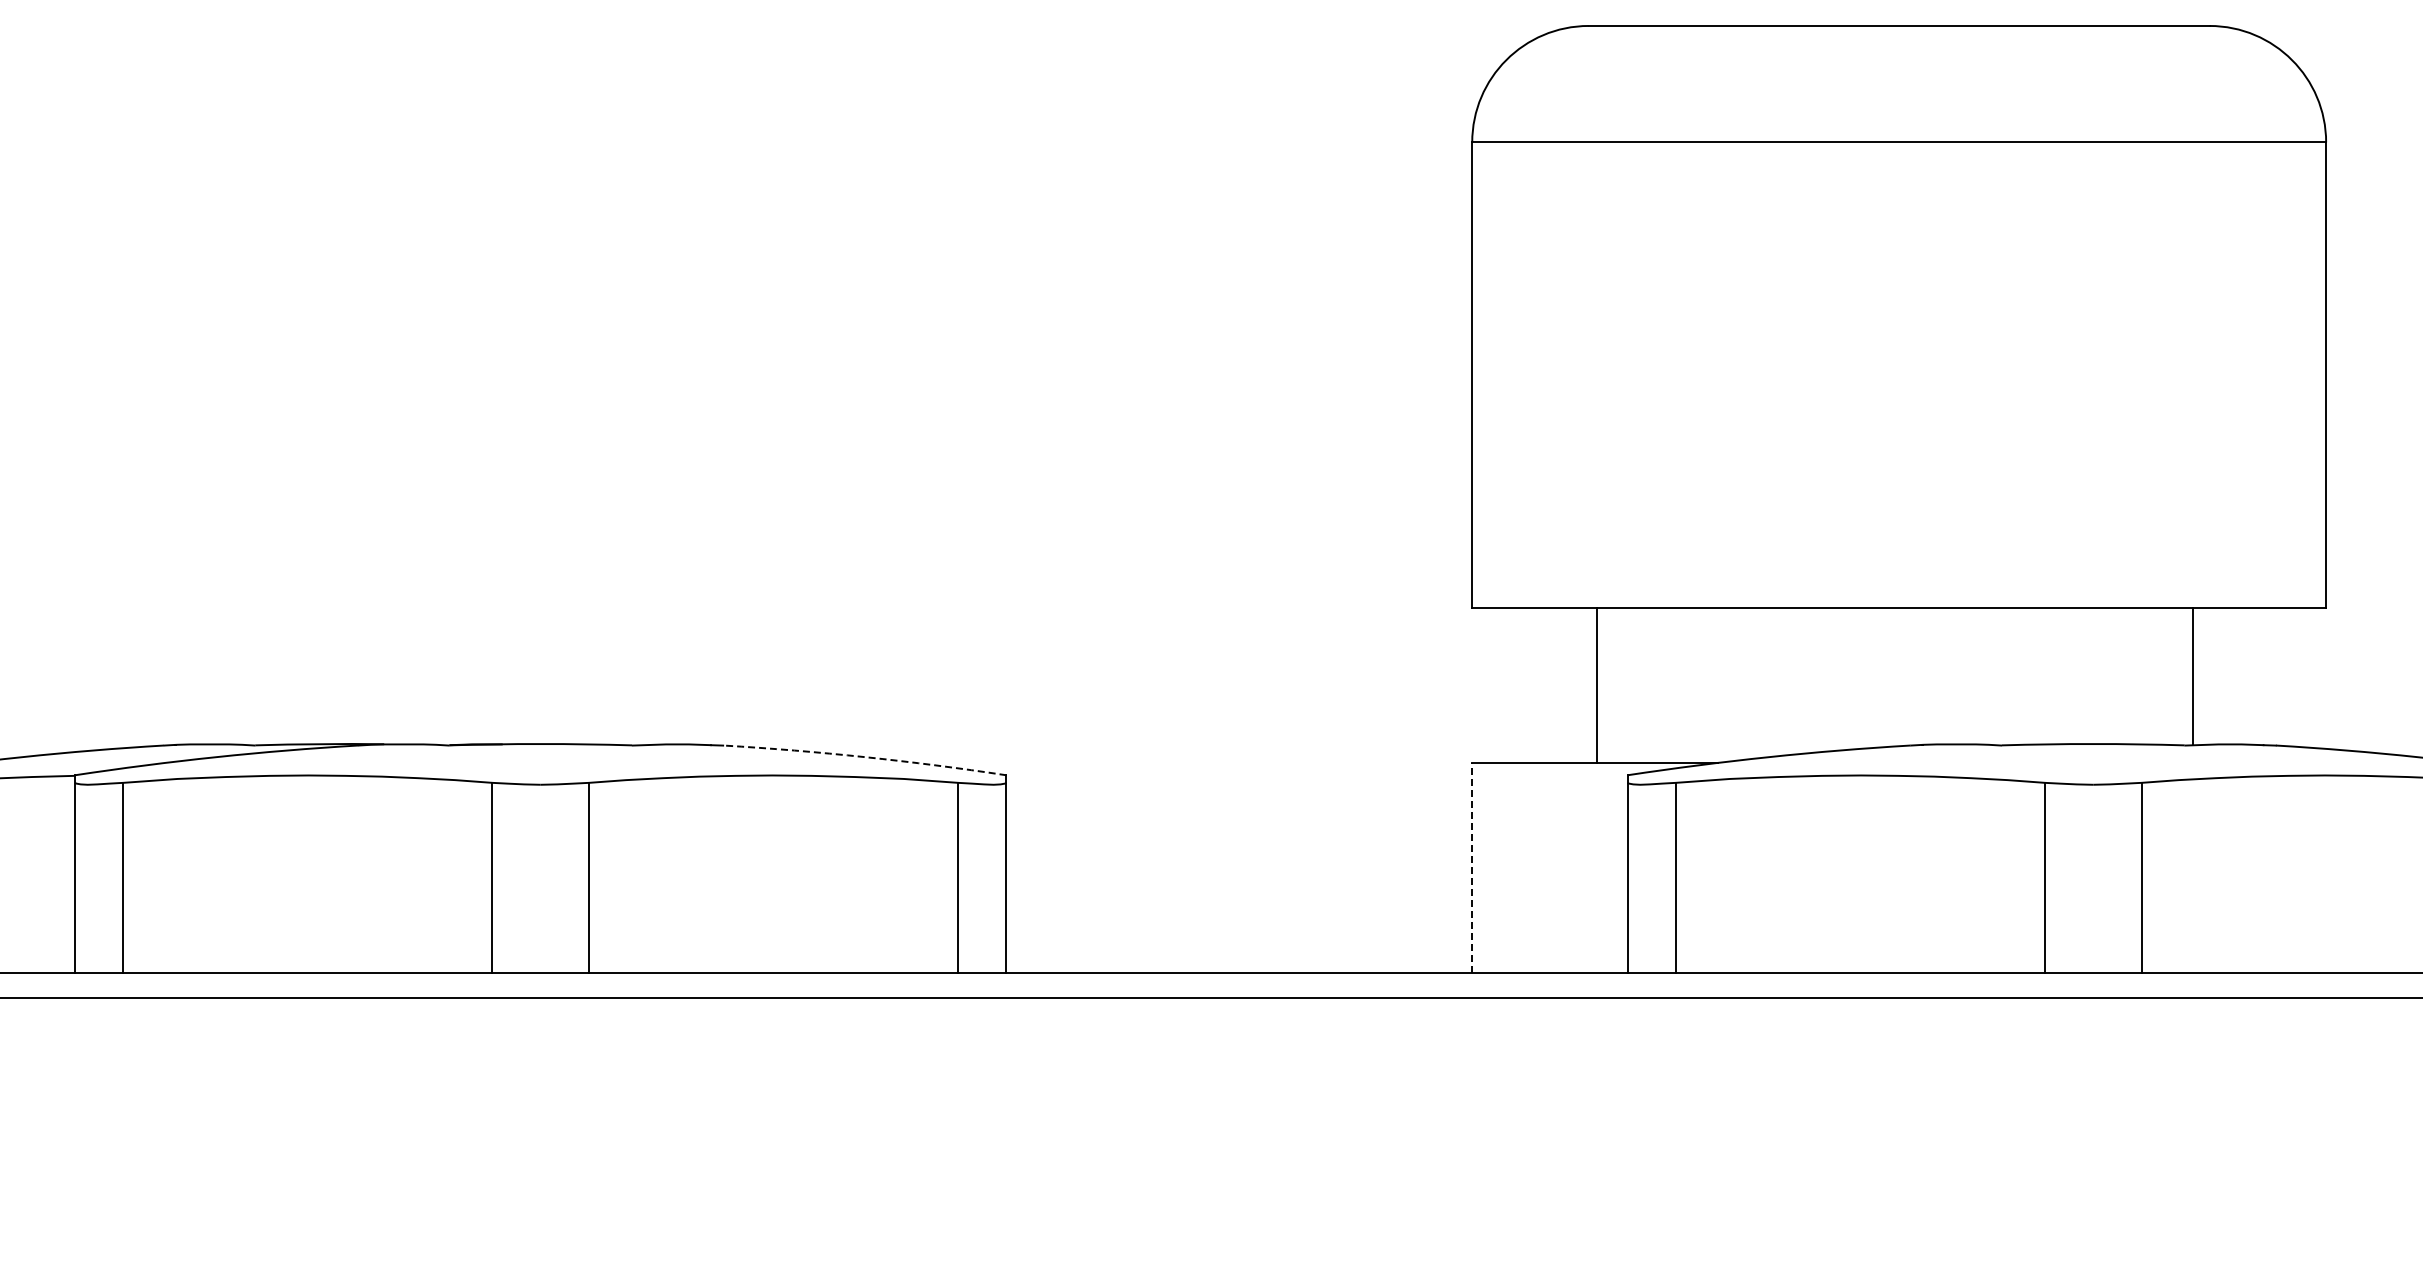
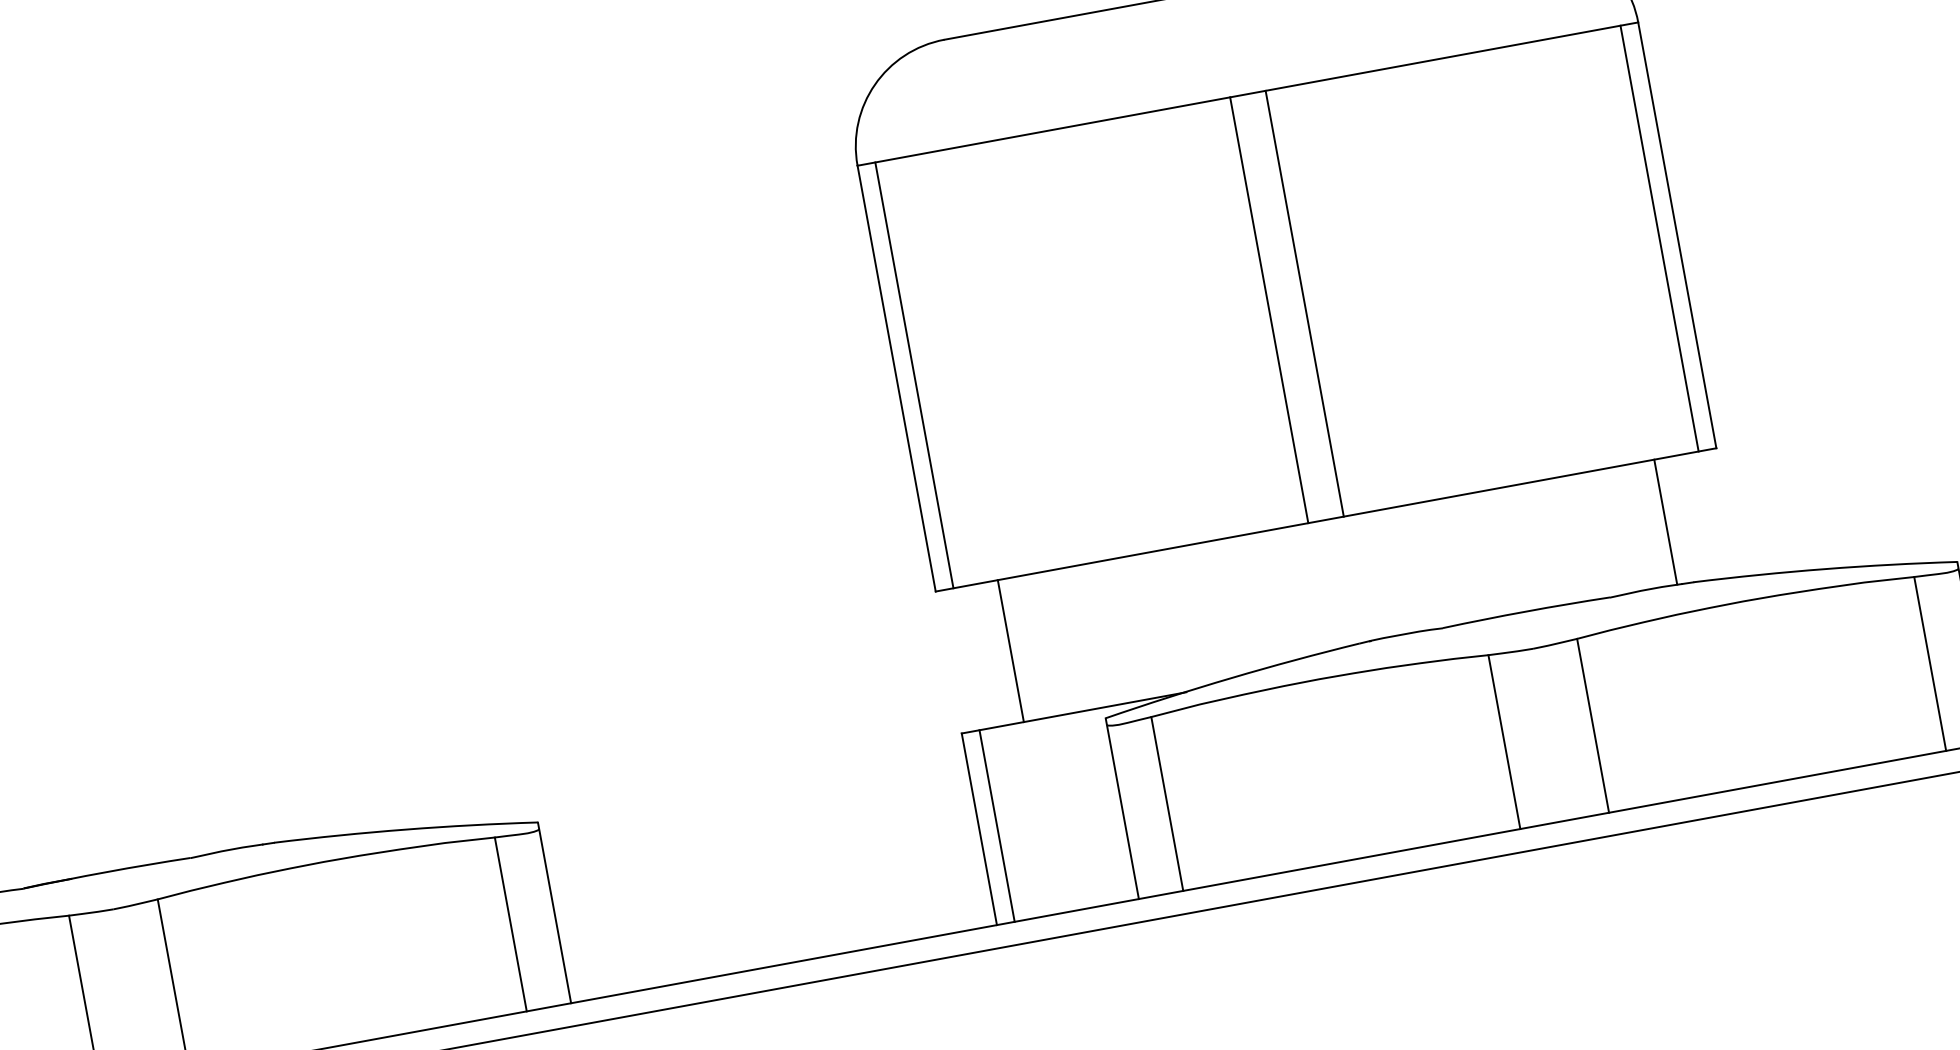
line: (1491, 375) -> (914, 375), added
line: (1879, 375) -> (1269, 310), added
line: (1918, 375) -> (1304, 303), added
line: (2306, 375) -> (1659, 238), added
line: (2193, 676) -> (1666, 522), moved
line: (1597, 685) -> (1011, 650), moved
arc: (865, 757) -> (406, 829), dashed -> solid
line: (1472, 868) -> (979, 829), dashed -> solid
line: (1491, 868) -> (997, 826), added

